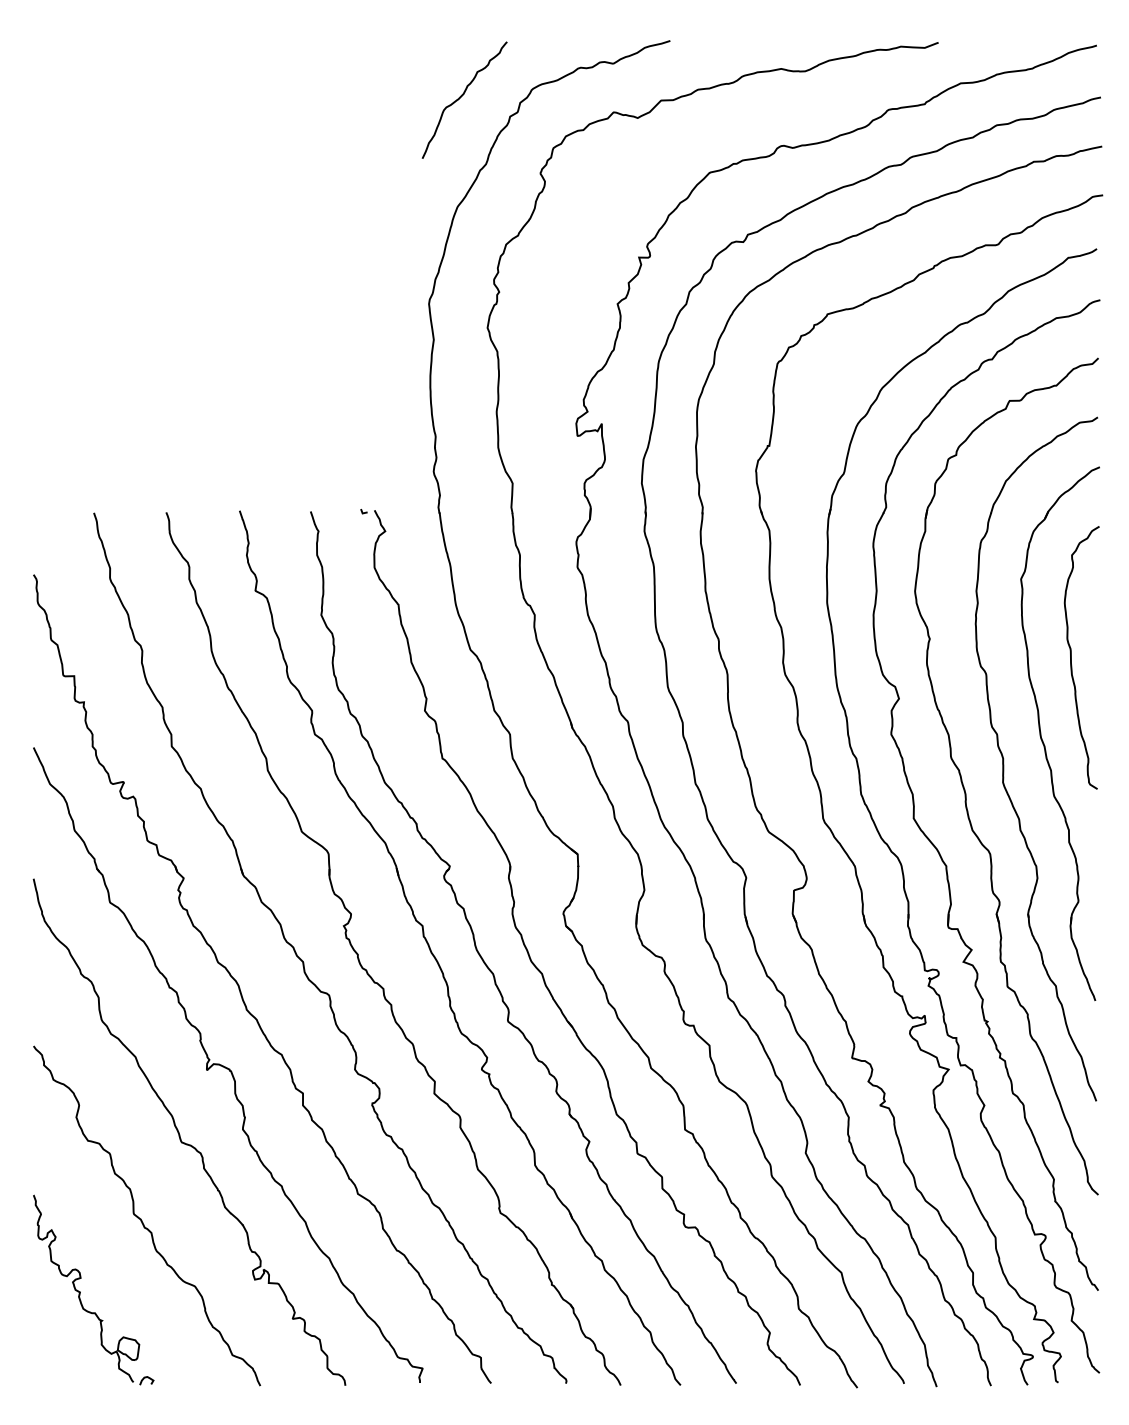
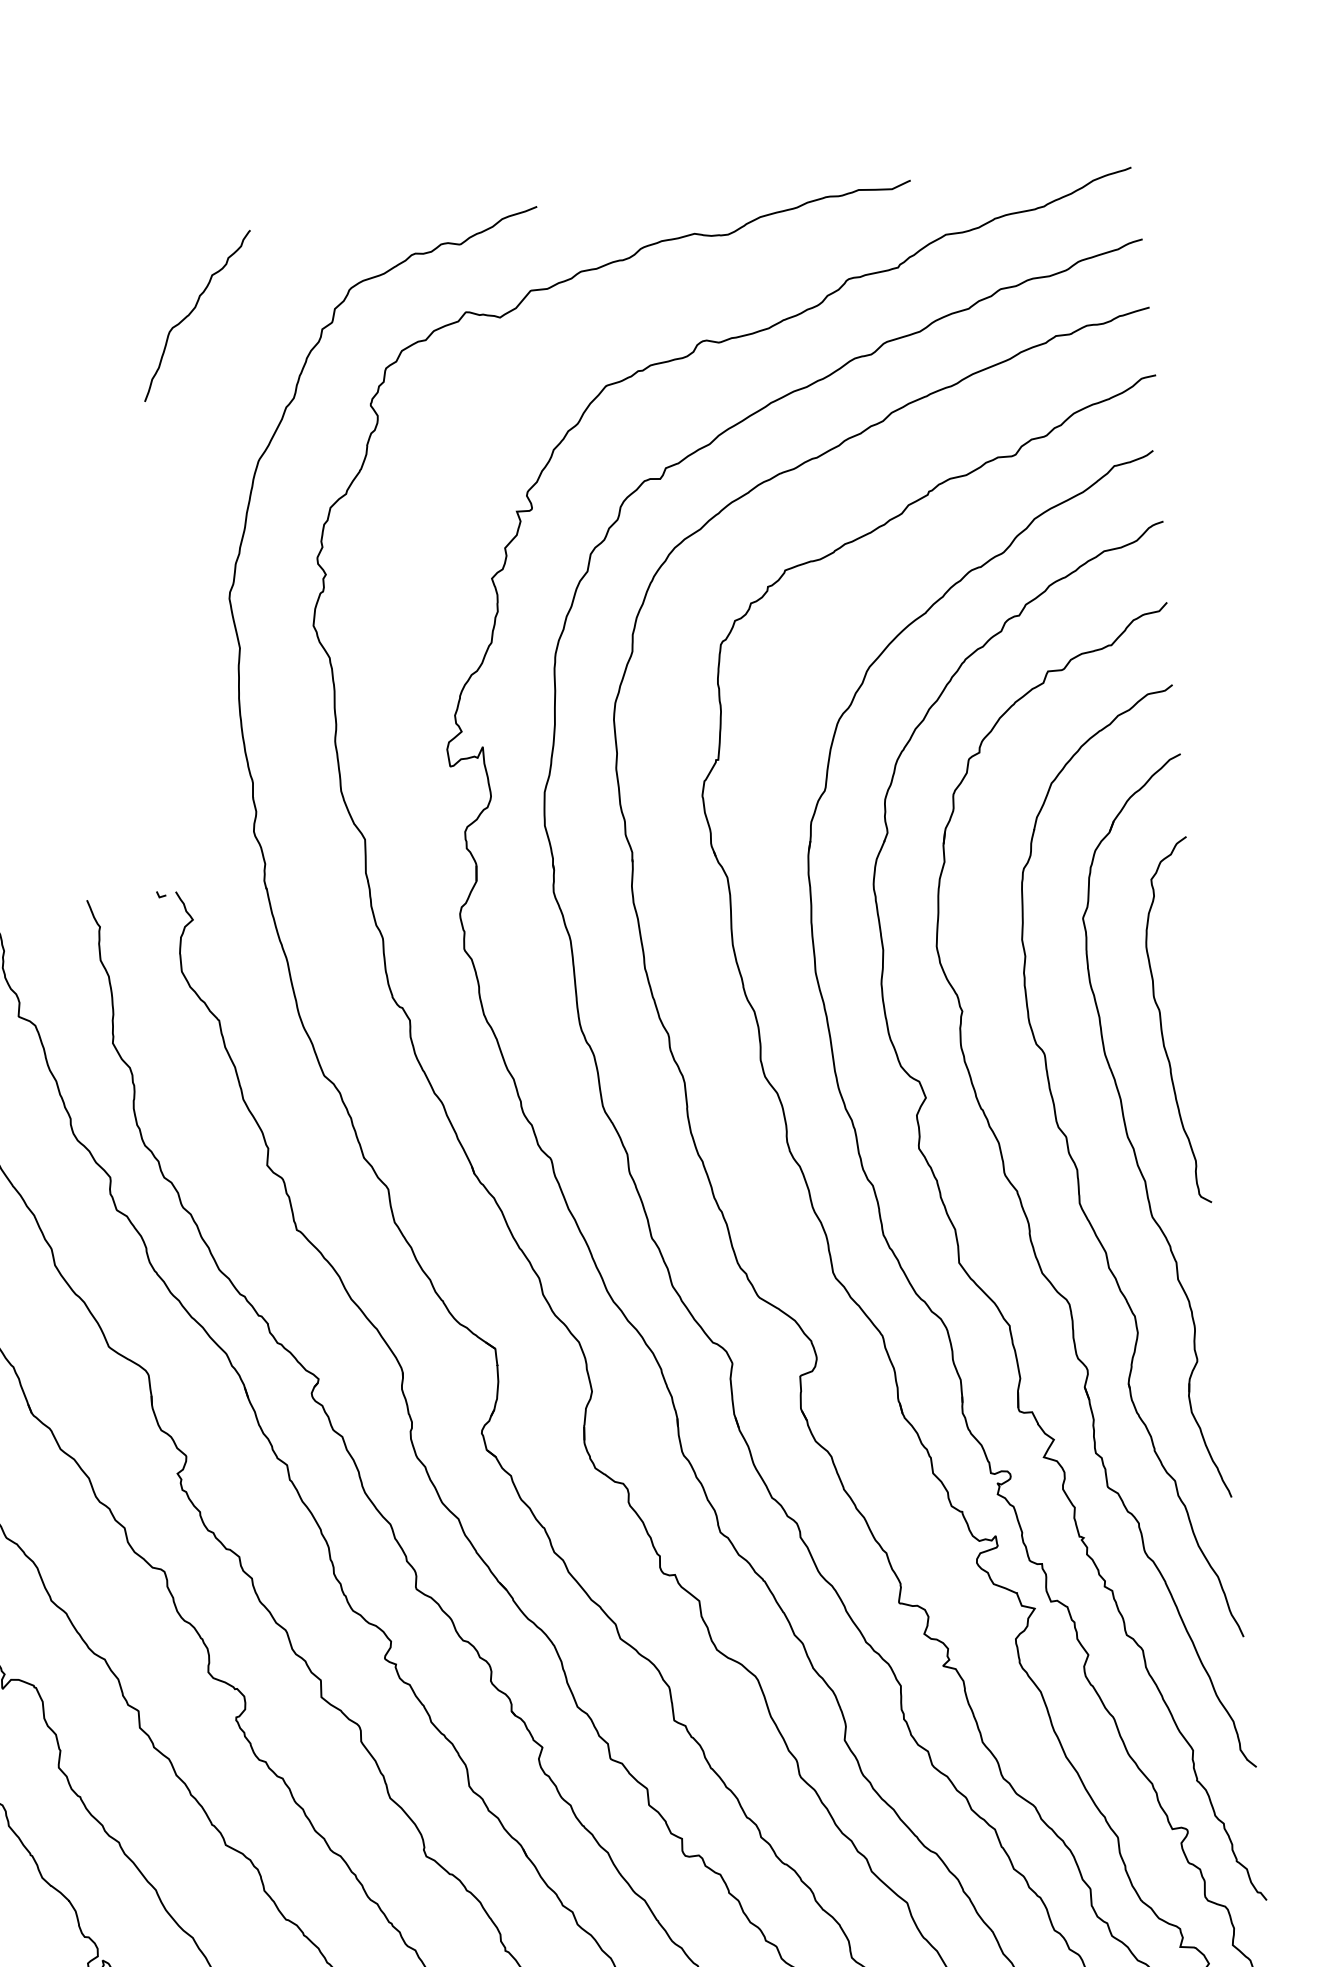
curve: (462, 96) -> (193, 310), moved

